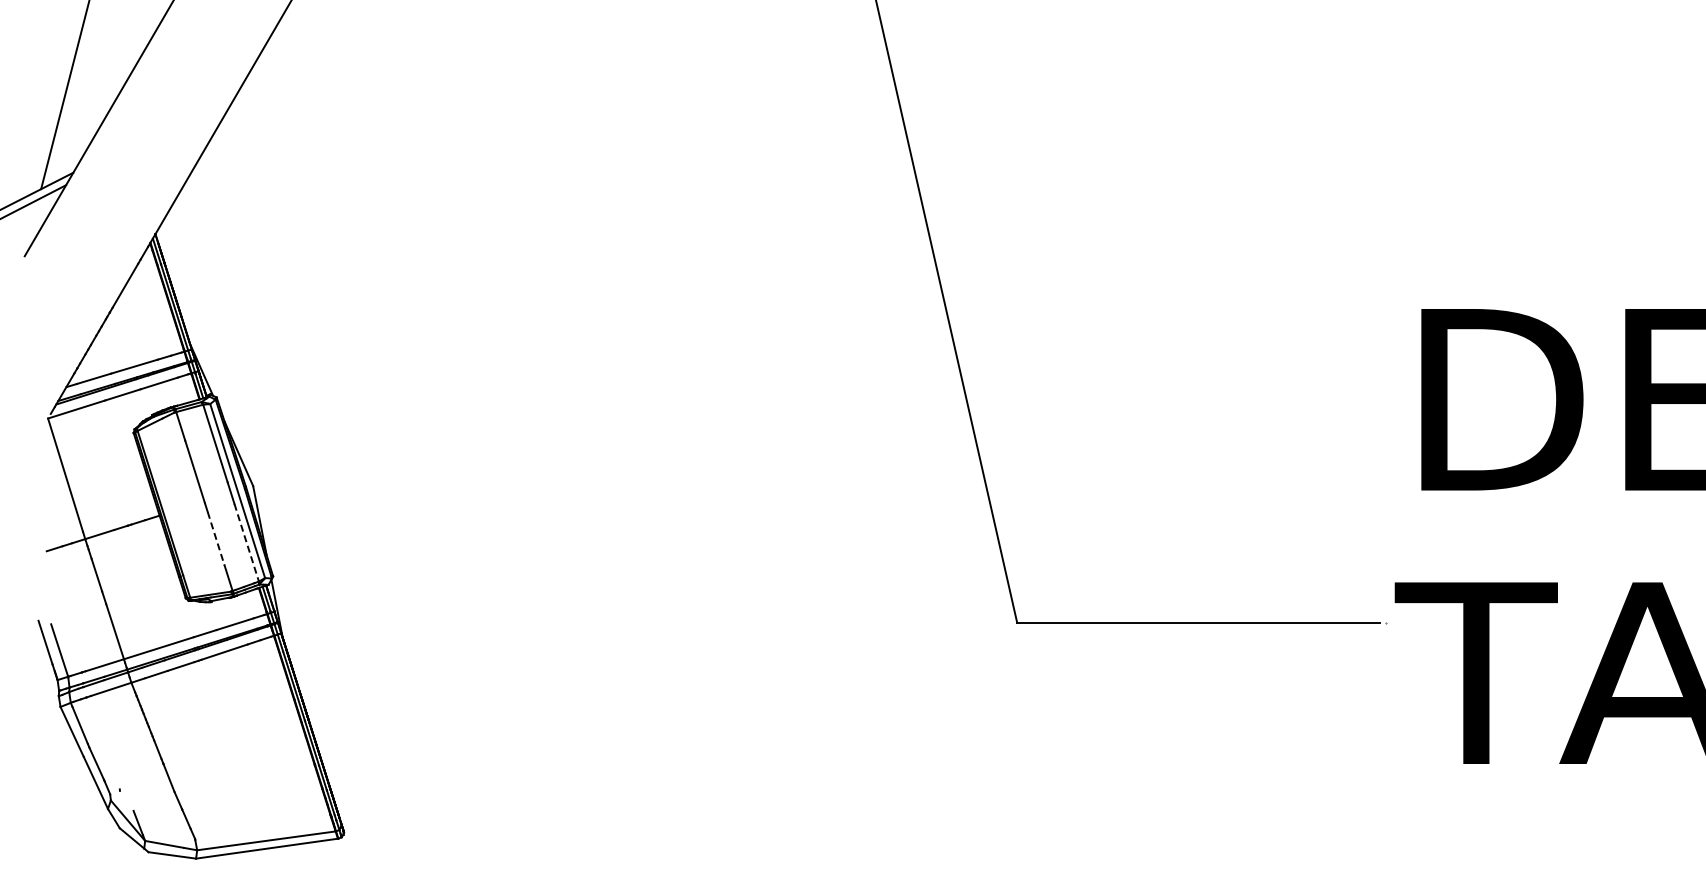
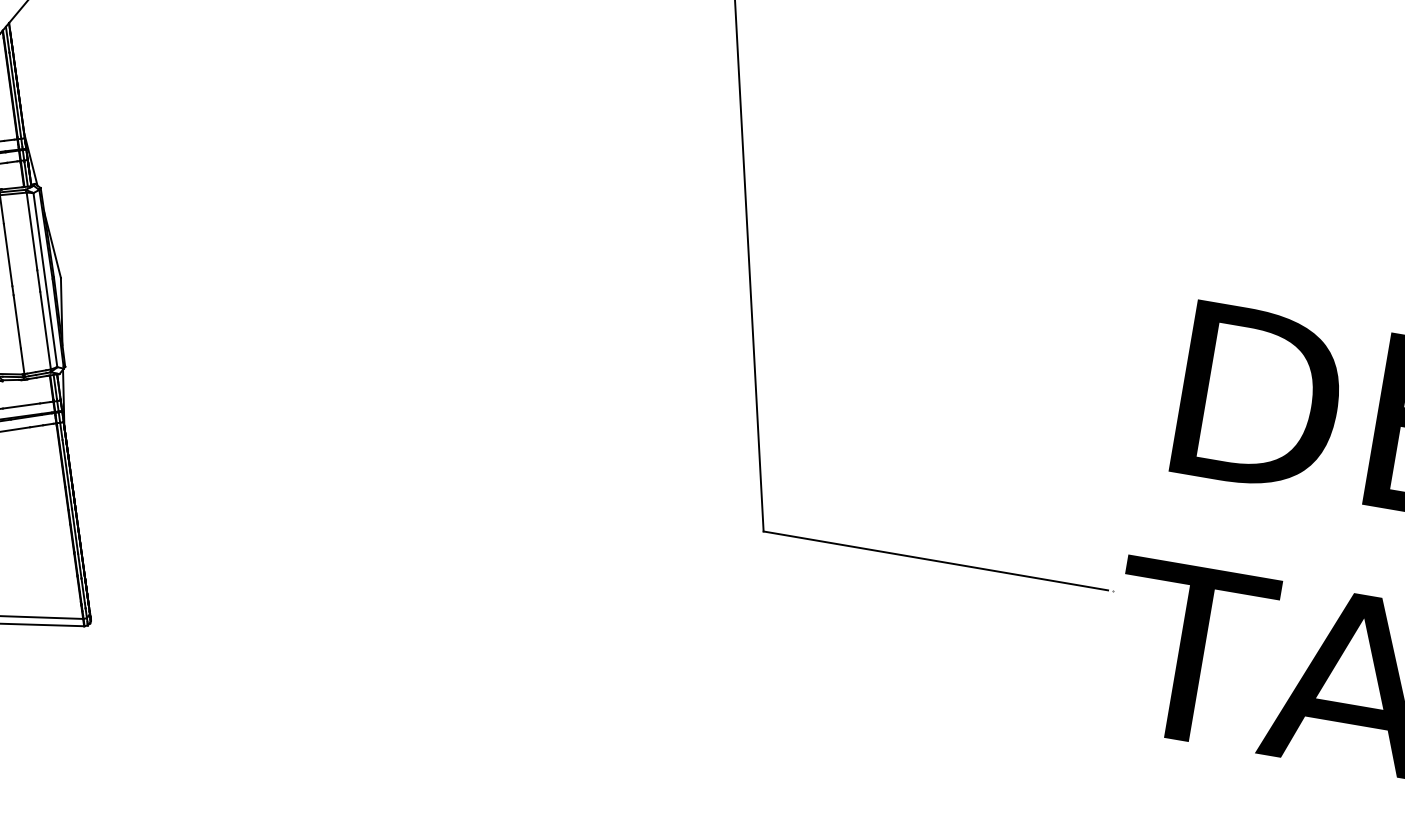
line: (216, 538) -> (17, 321), dashed -> solid
line: (246, 542) -> (45, 330), dashed -> solid

